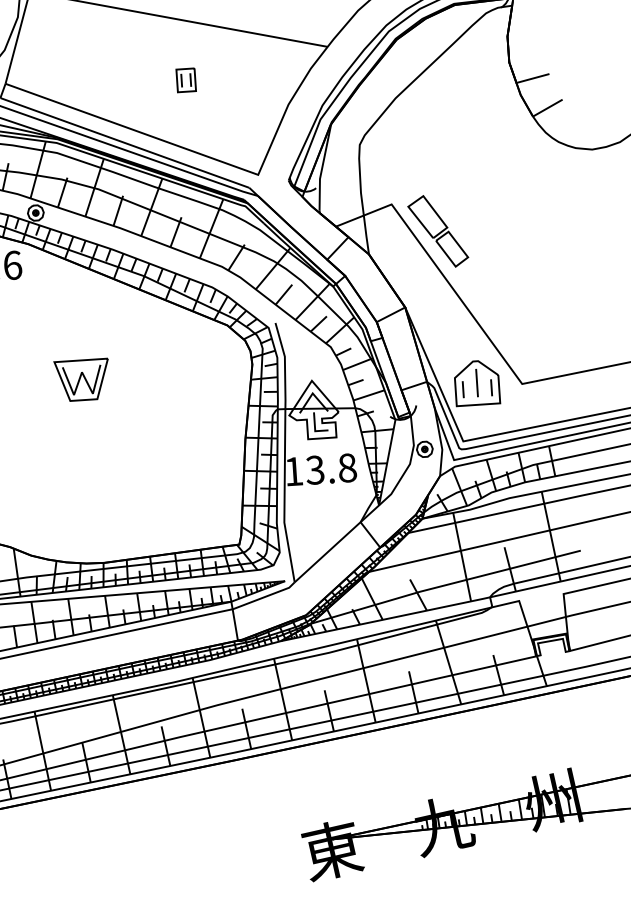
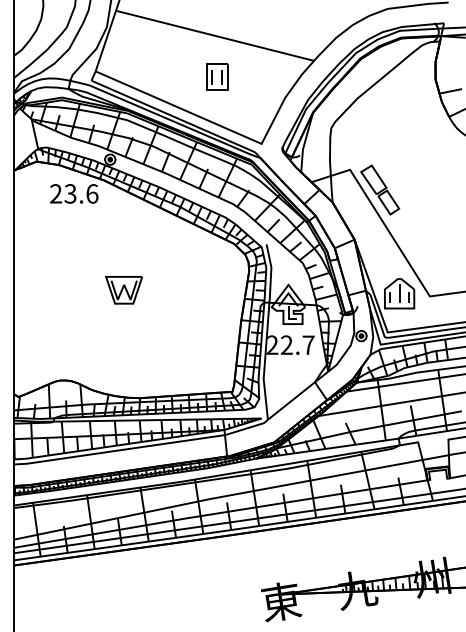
part: (186, 79) -> (217, 76), size x1.67
part: (81, 380) -> (123, 290), moved
text: (320, 470) -> (290, 345), 13.8 -> 22.7

